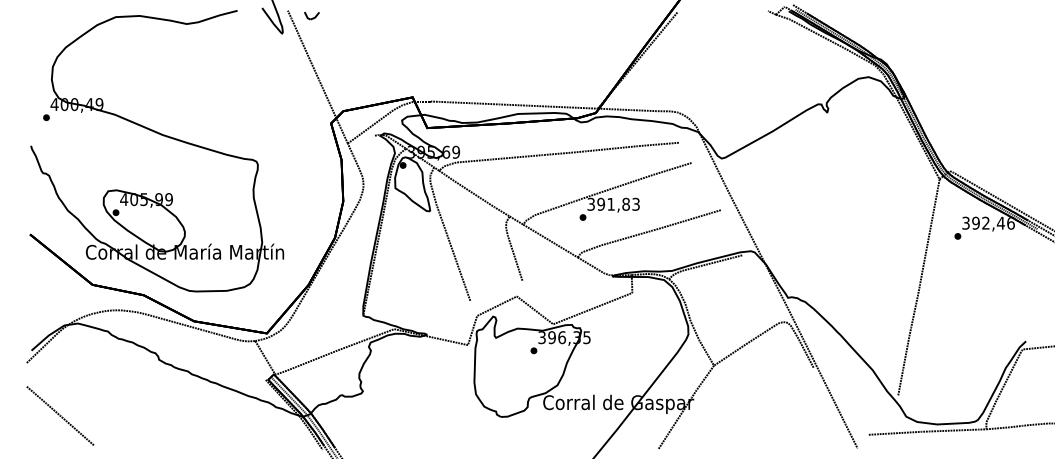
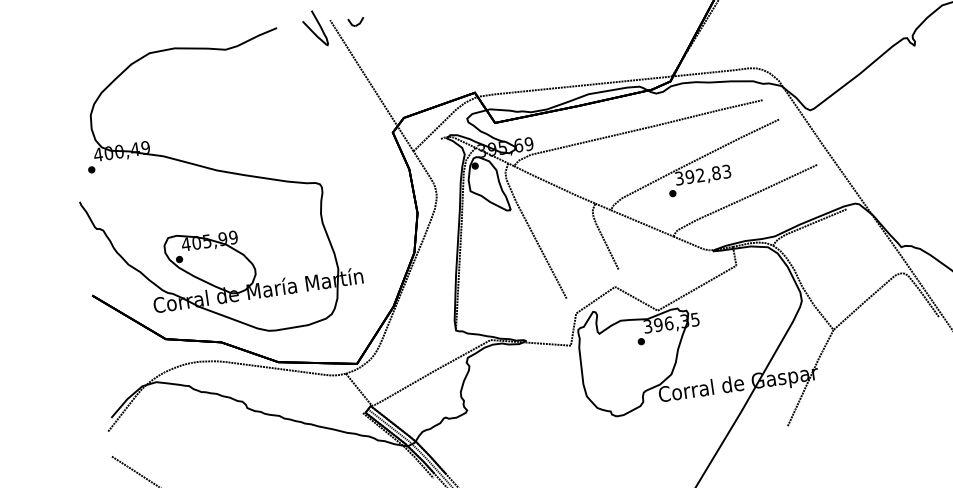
text: (610, 203) -> (699, 174), 391,83 -> 392,83

